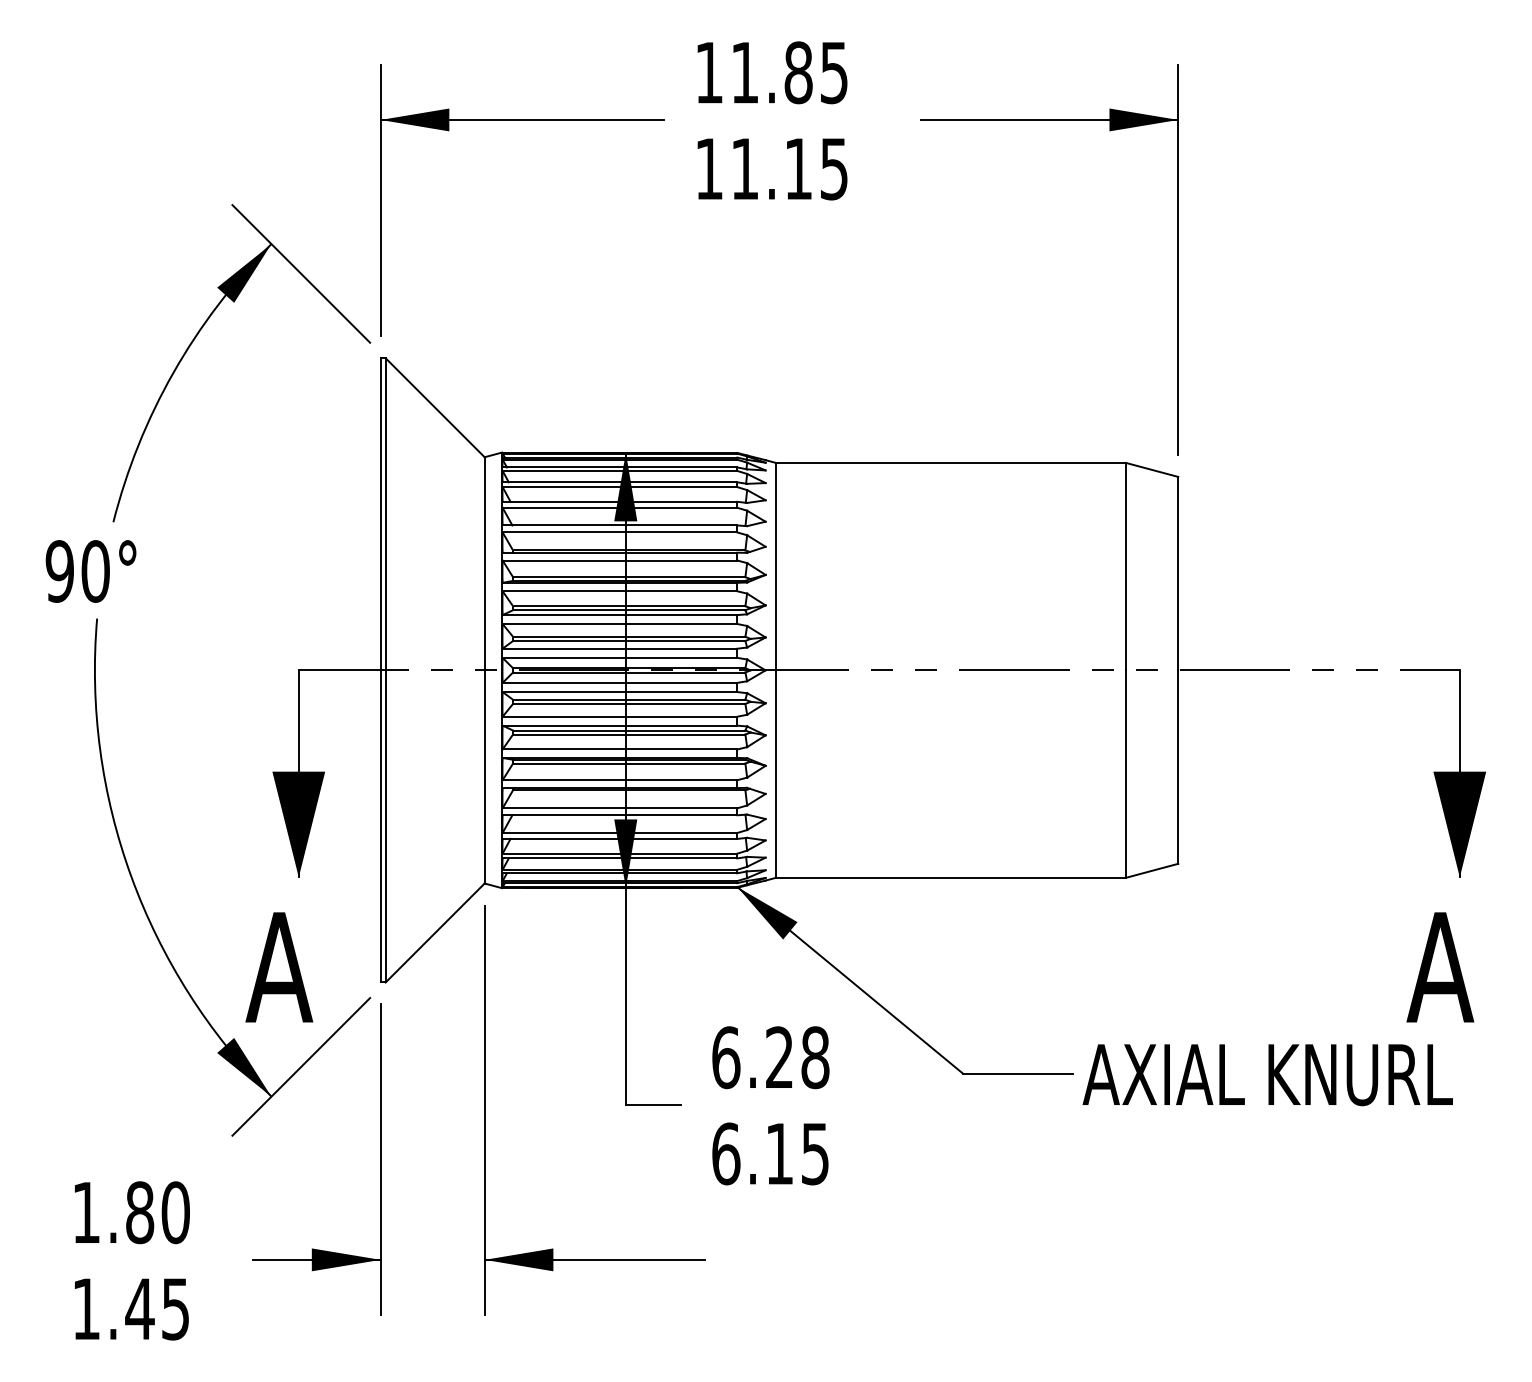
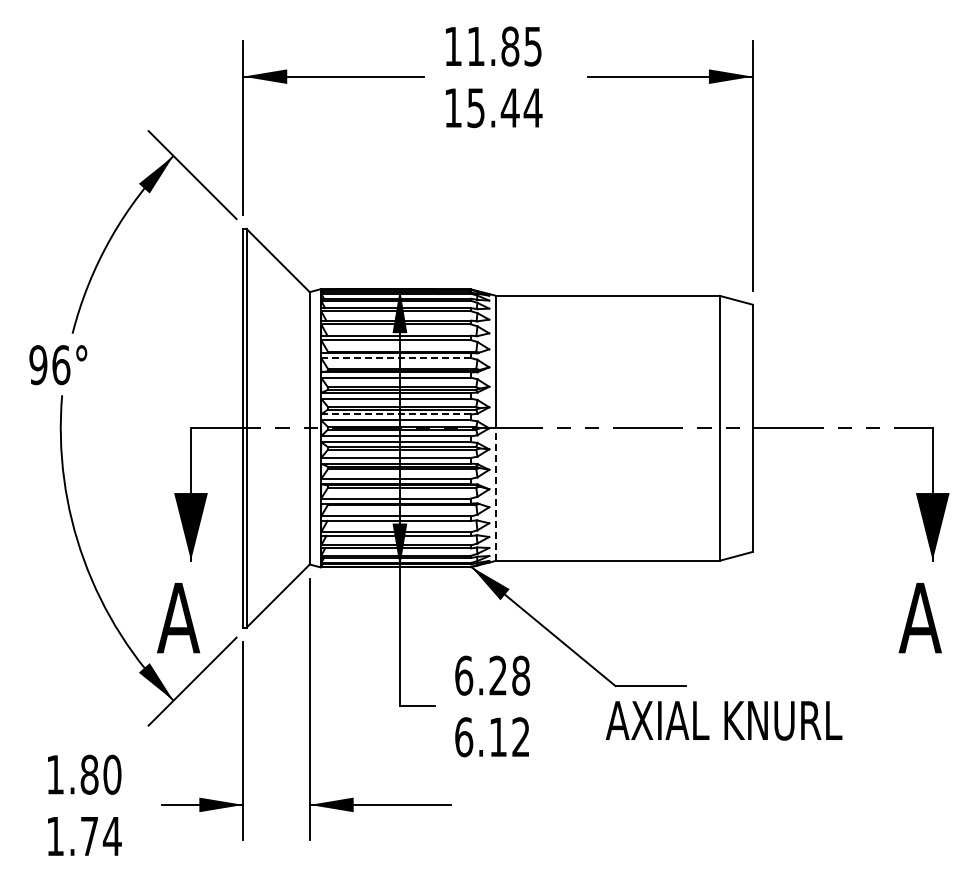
text: (789, 169) -> (504, 108), 11.15 -> 15.44
line: (620, 561) -> (396, 358), solid -> dashed
text: (96, 570) -> (61, 364), 90° -> 96°
line: (620, 648) -> (396, 414), solid -> dashed
line: (776, 773) -> (496, 494), solid -> dashed
text: (1266, 1074) -> (723, 720), moved
text: (814, 1154) -> (520, 737), 6.15 -> 6.12
text: (157, 1309) -> (100, 836), 1.45 -> 1.74

